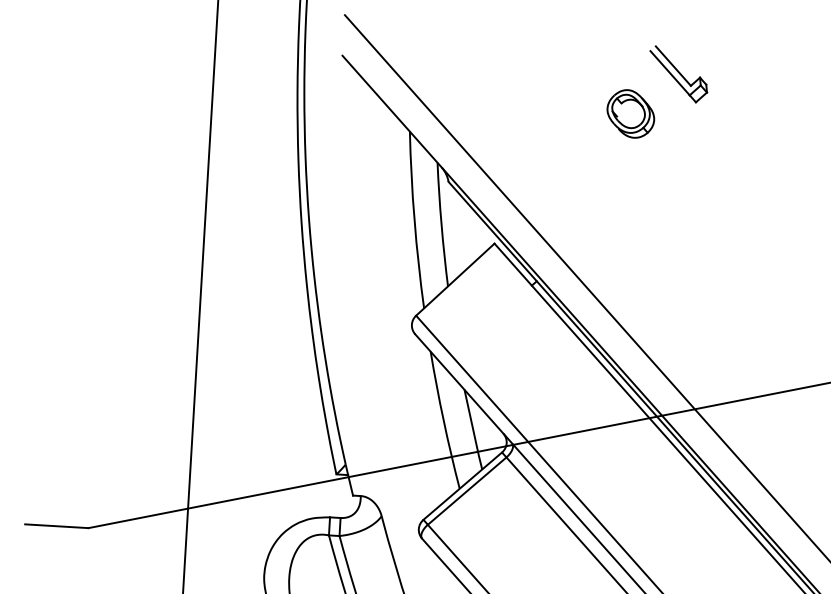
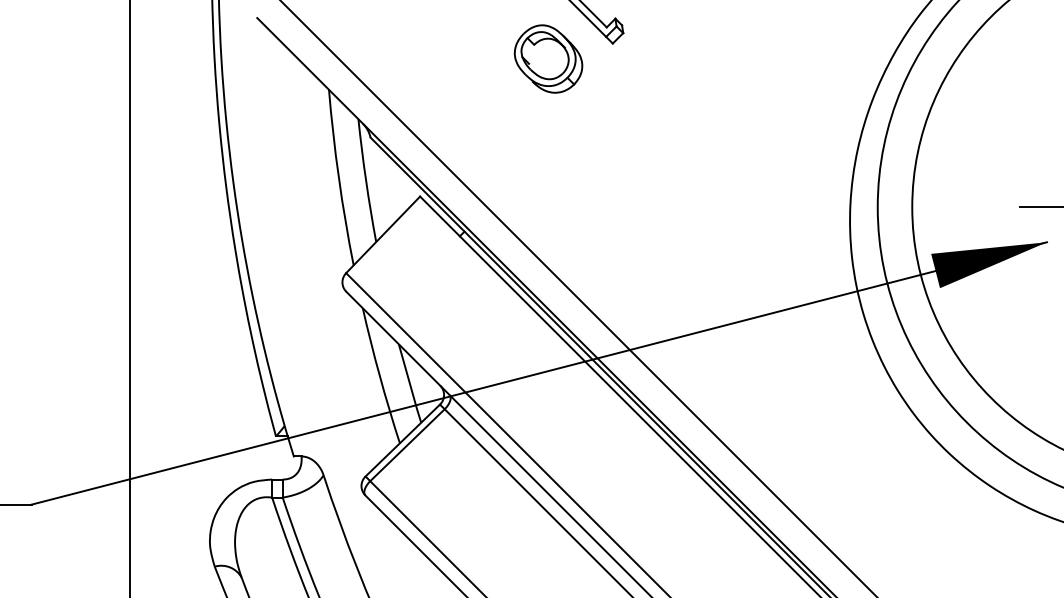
part: (630, 113) -> (548, 58), size x1.43

